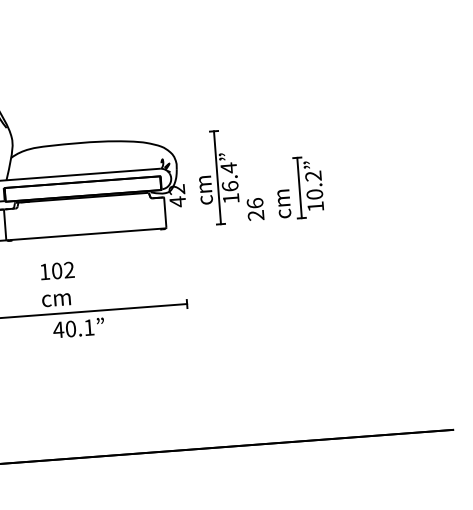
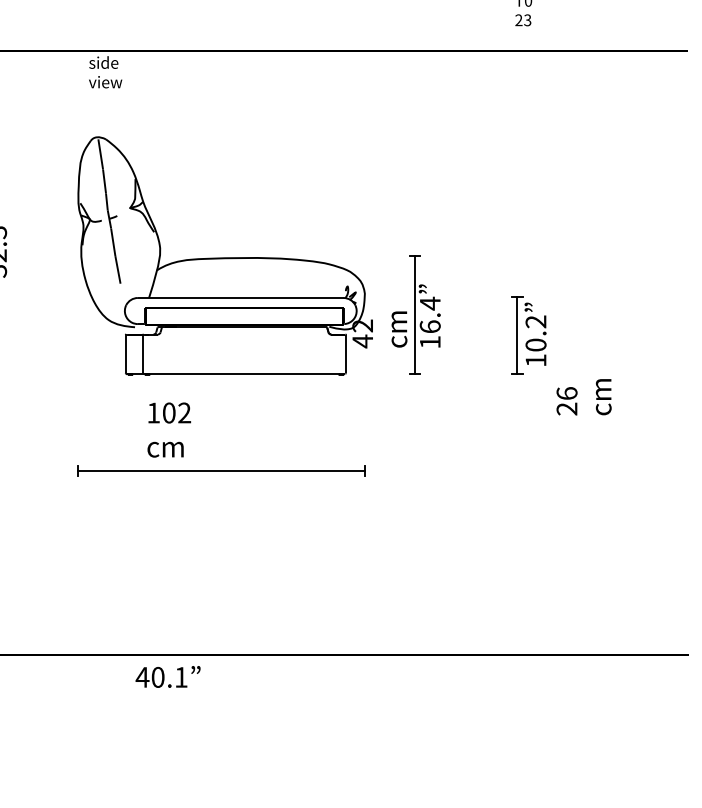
text: (268, 205) -> (583, 397), moved
text: (57, 284) -> (168, 429), moved
text: (78, 327) -> (167, 676), moved

